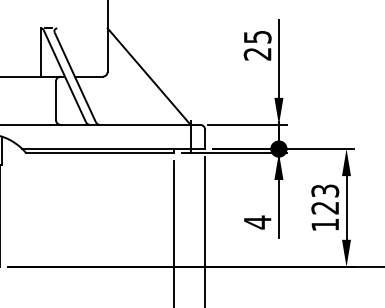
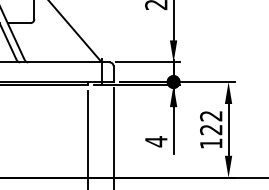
text: (325, 190) -> (211, 115), 123 -> 122

